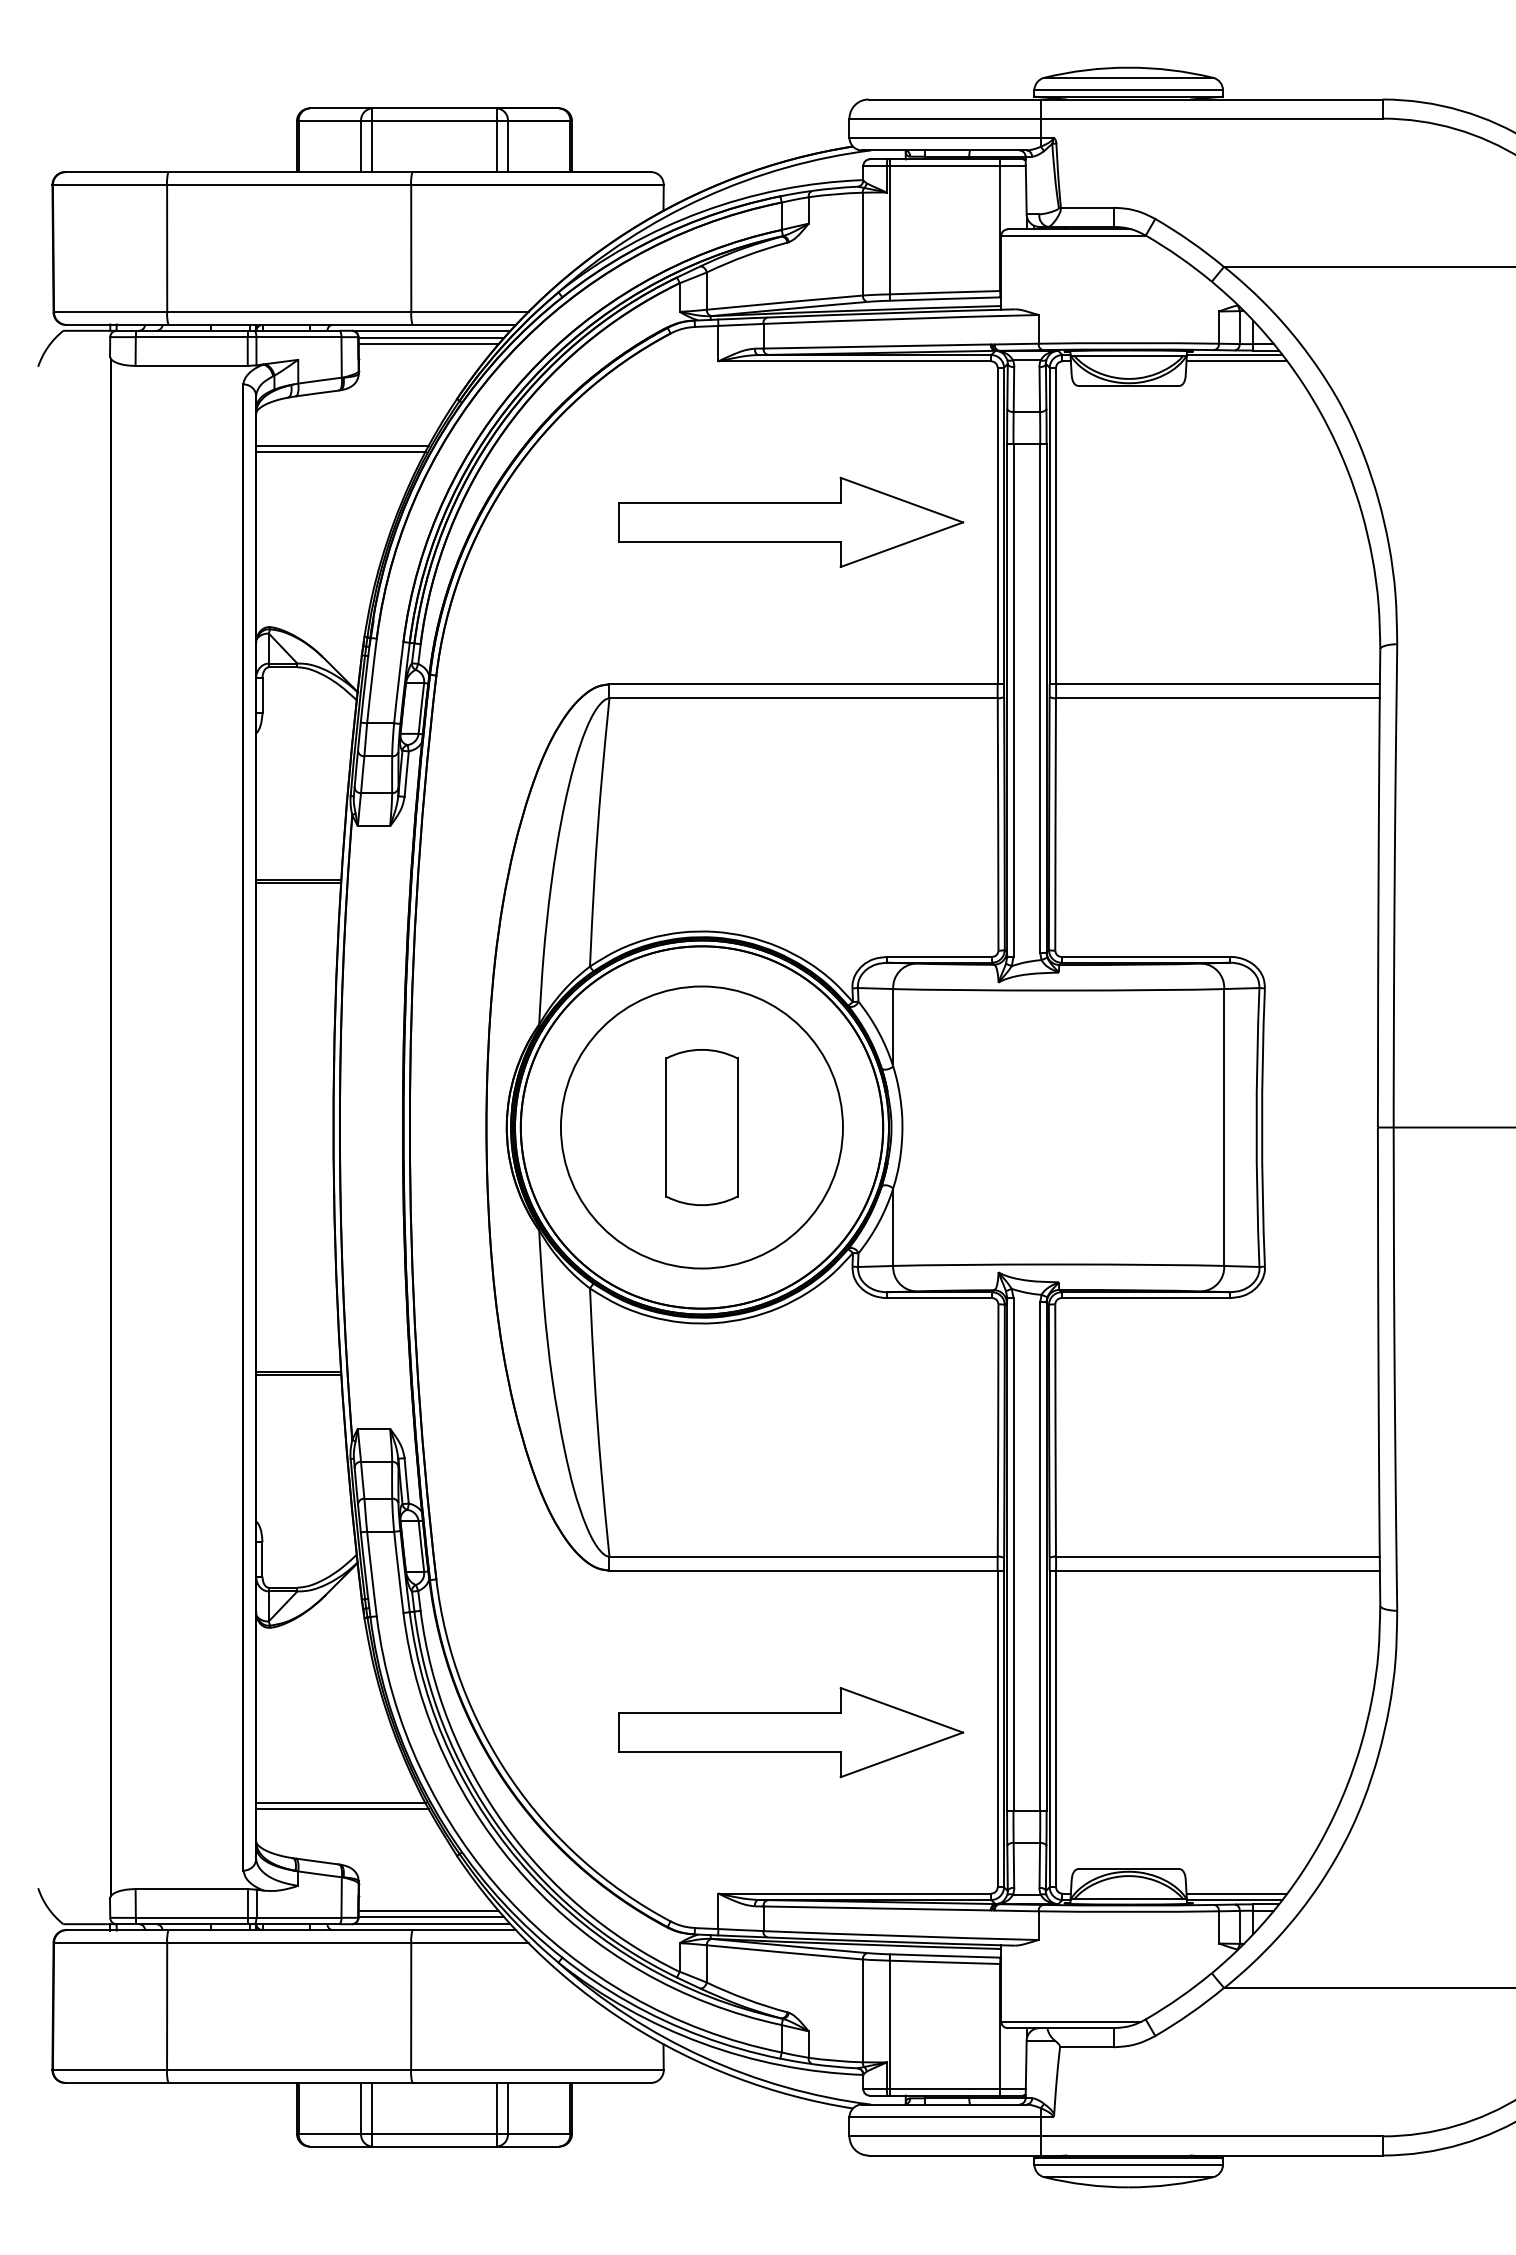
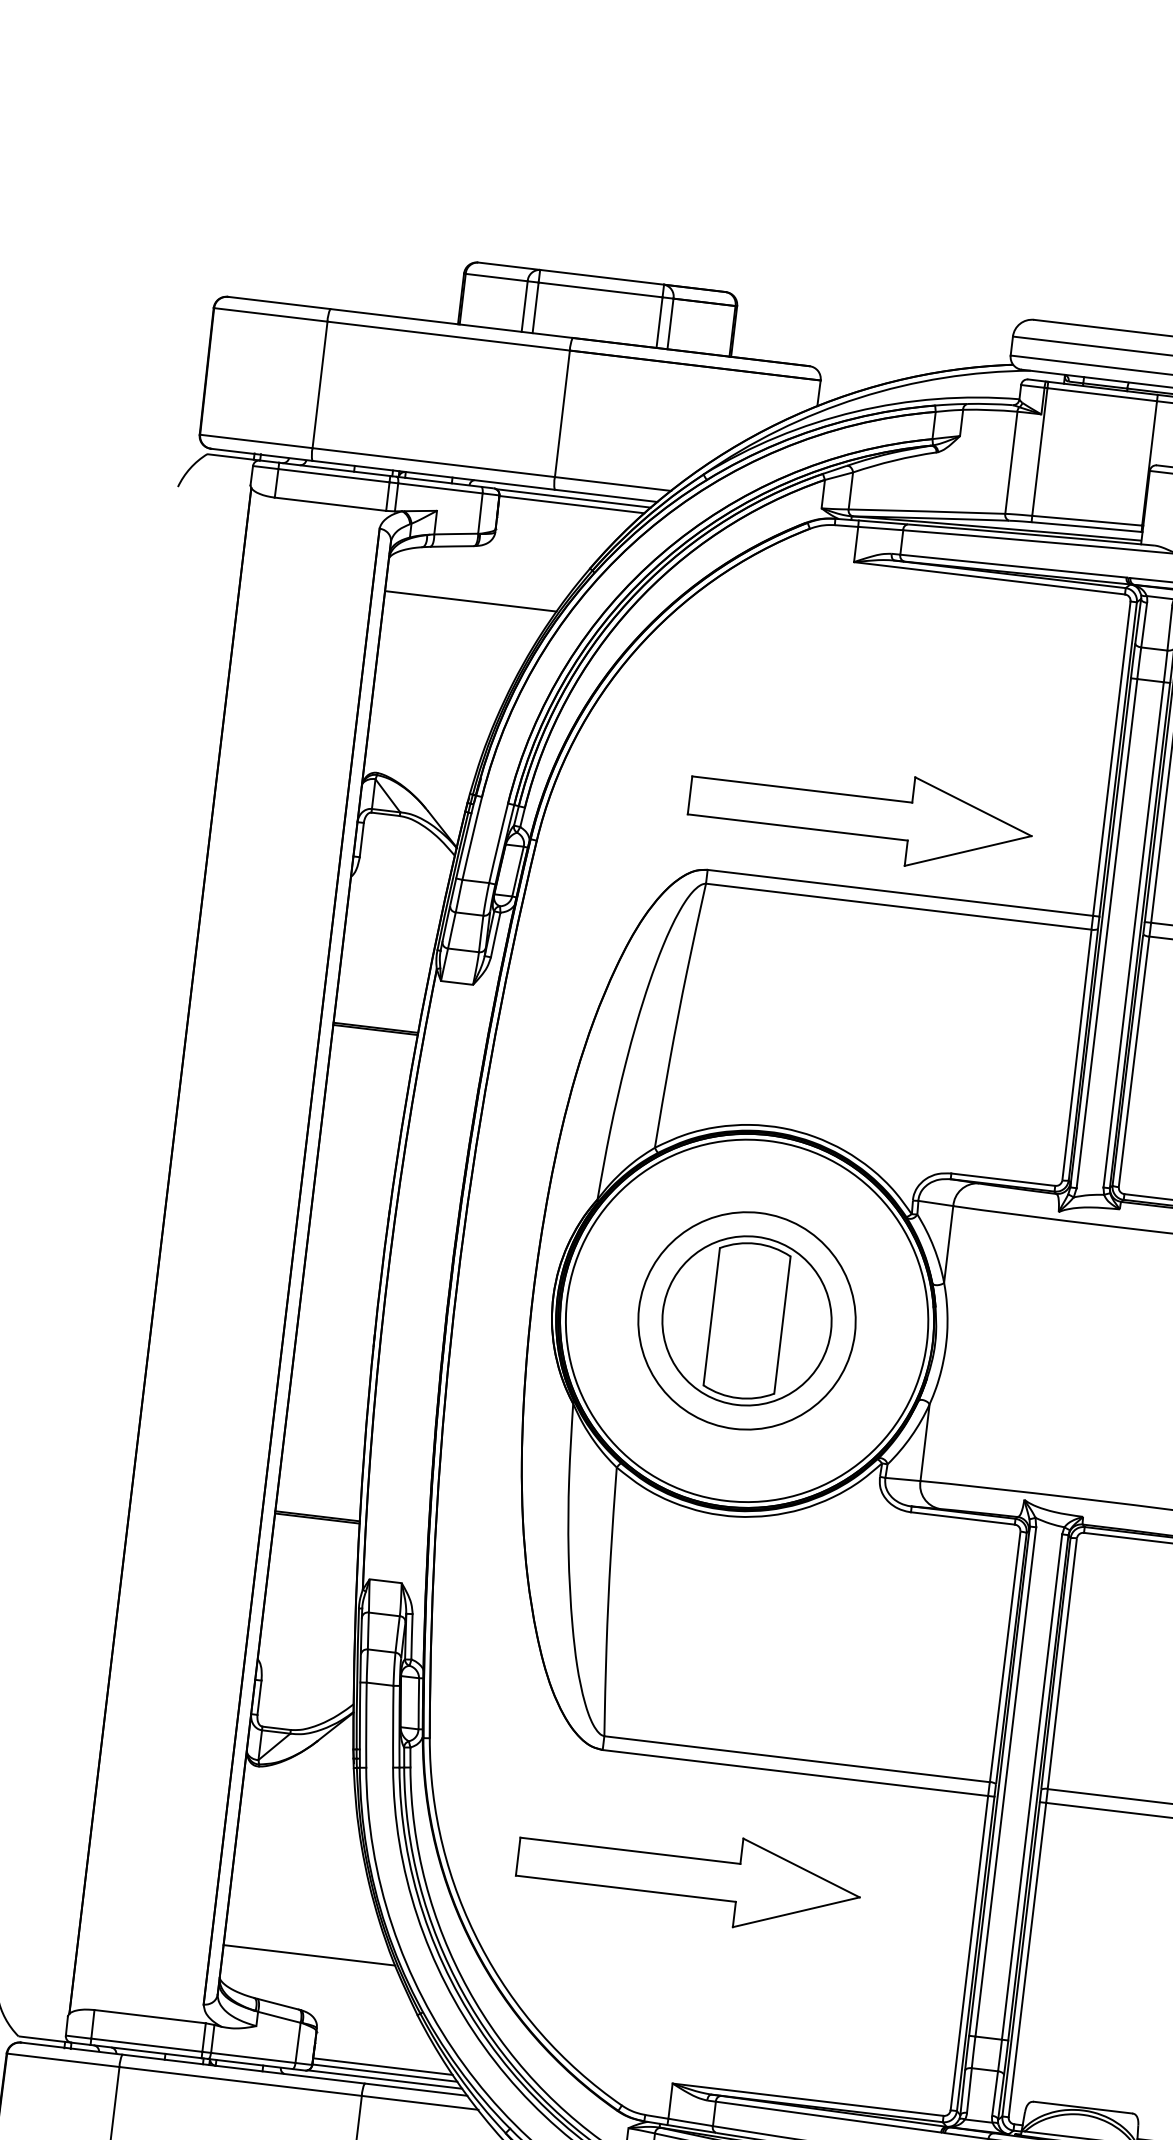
line: (428, 343) -> (568, 510), removed
line: (340, 451) -> (468, 606), removed
part: (791, 521) -> (861, 814), moved
circle: (701, 1127) -> (746, 1320), size x0.6
circle: (701, 1127) -> (746, 1320), size x0.6
part: (791, 1732) -> (689, 1876), moved
line: (340, 1803) -> (308, 1949), removed

